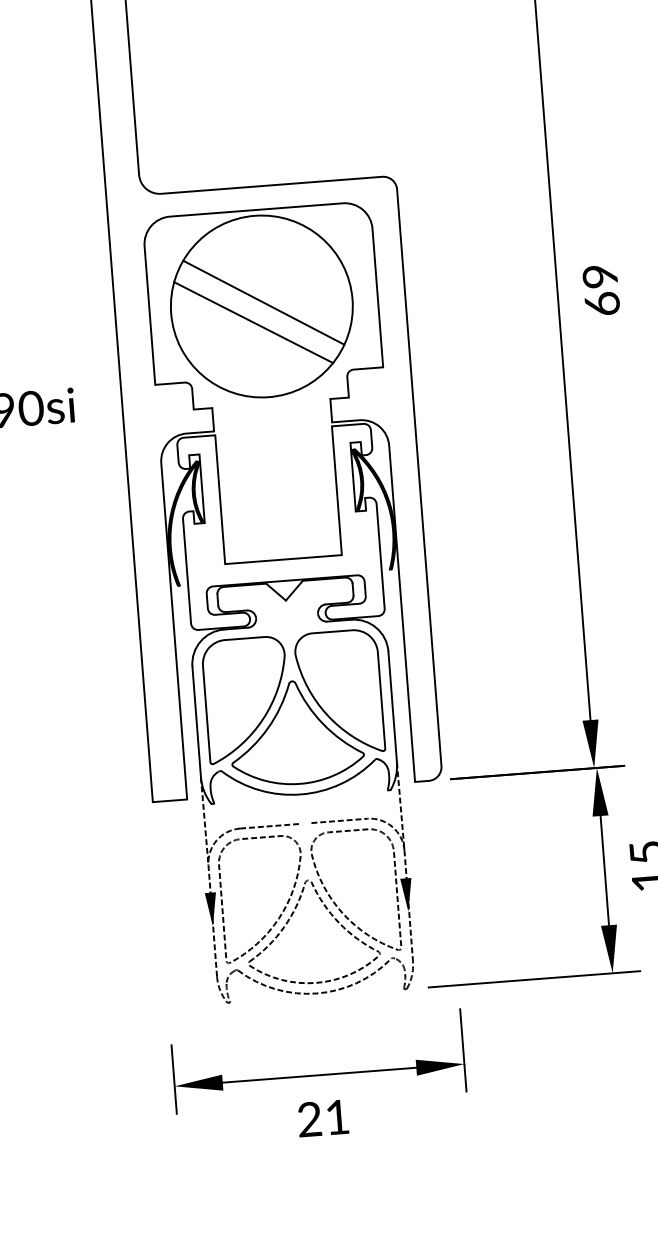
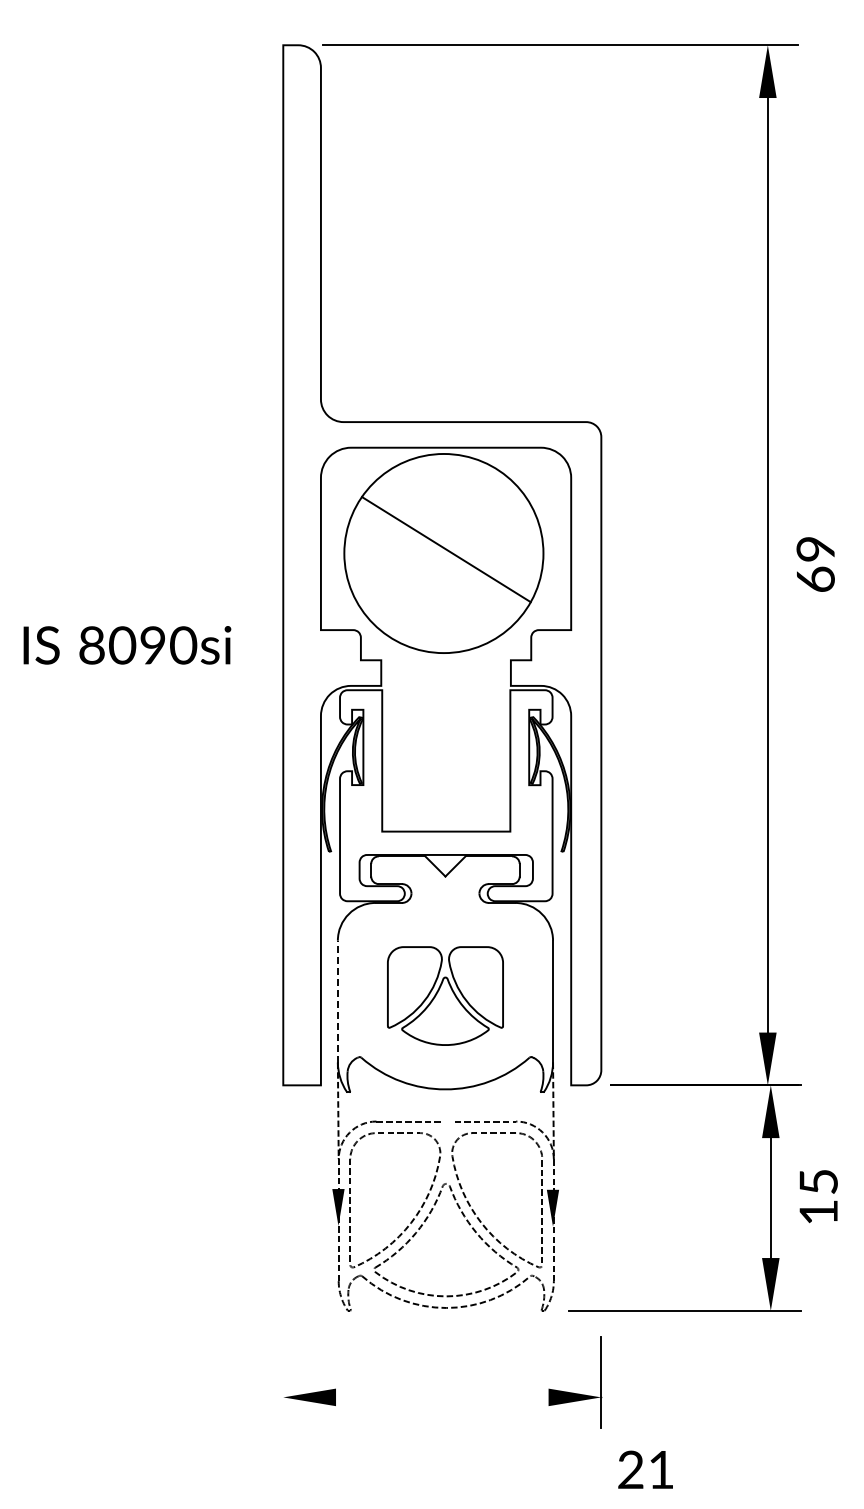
line: (253, 322) -> (433, 570), removed
part: (294, 708) -> (445, 995), size x0.6
line: (196, 721) -> (337, 1001), solid -> dashed
line: (319, 1075) -> (442, 1397), removed
line: (174, 1079) -> (283, 1389), removed
text: (323, 1118) -> (645, 1469), moved

